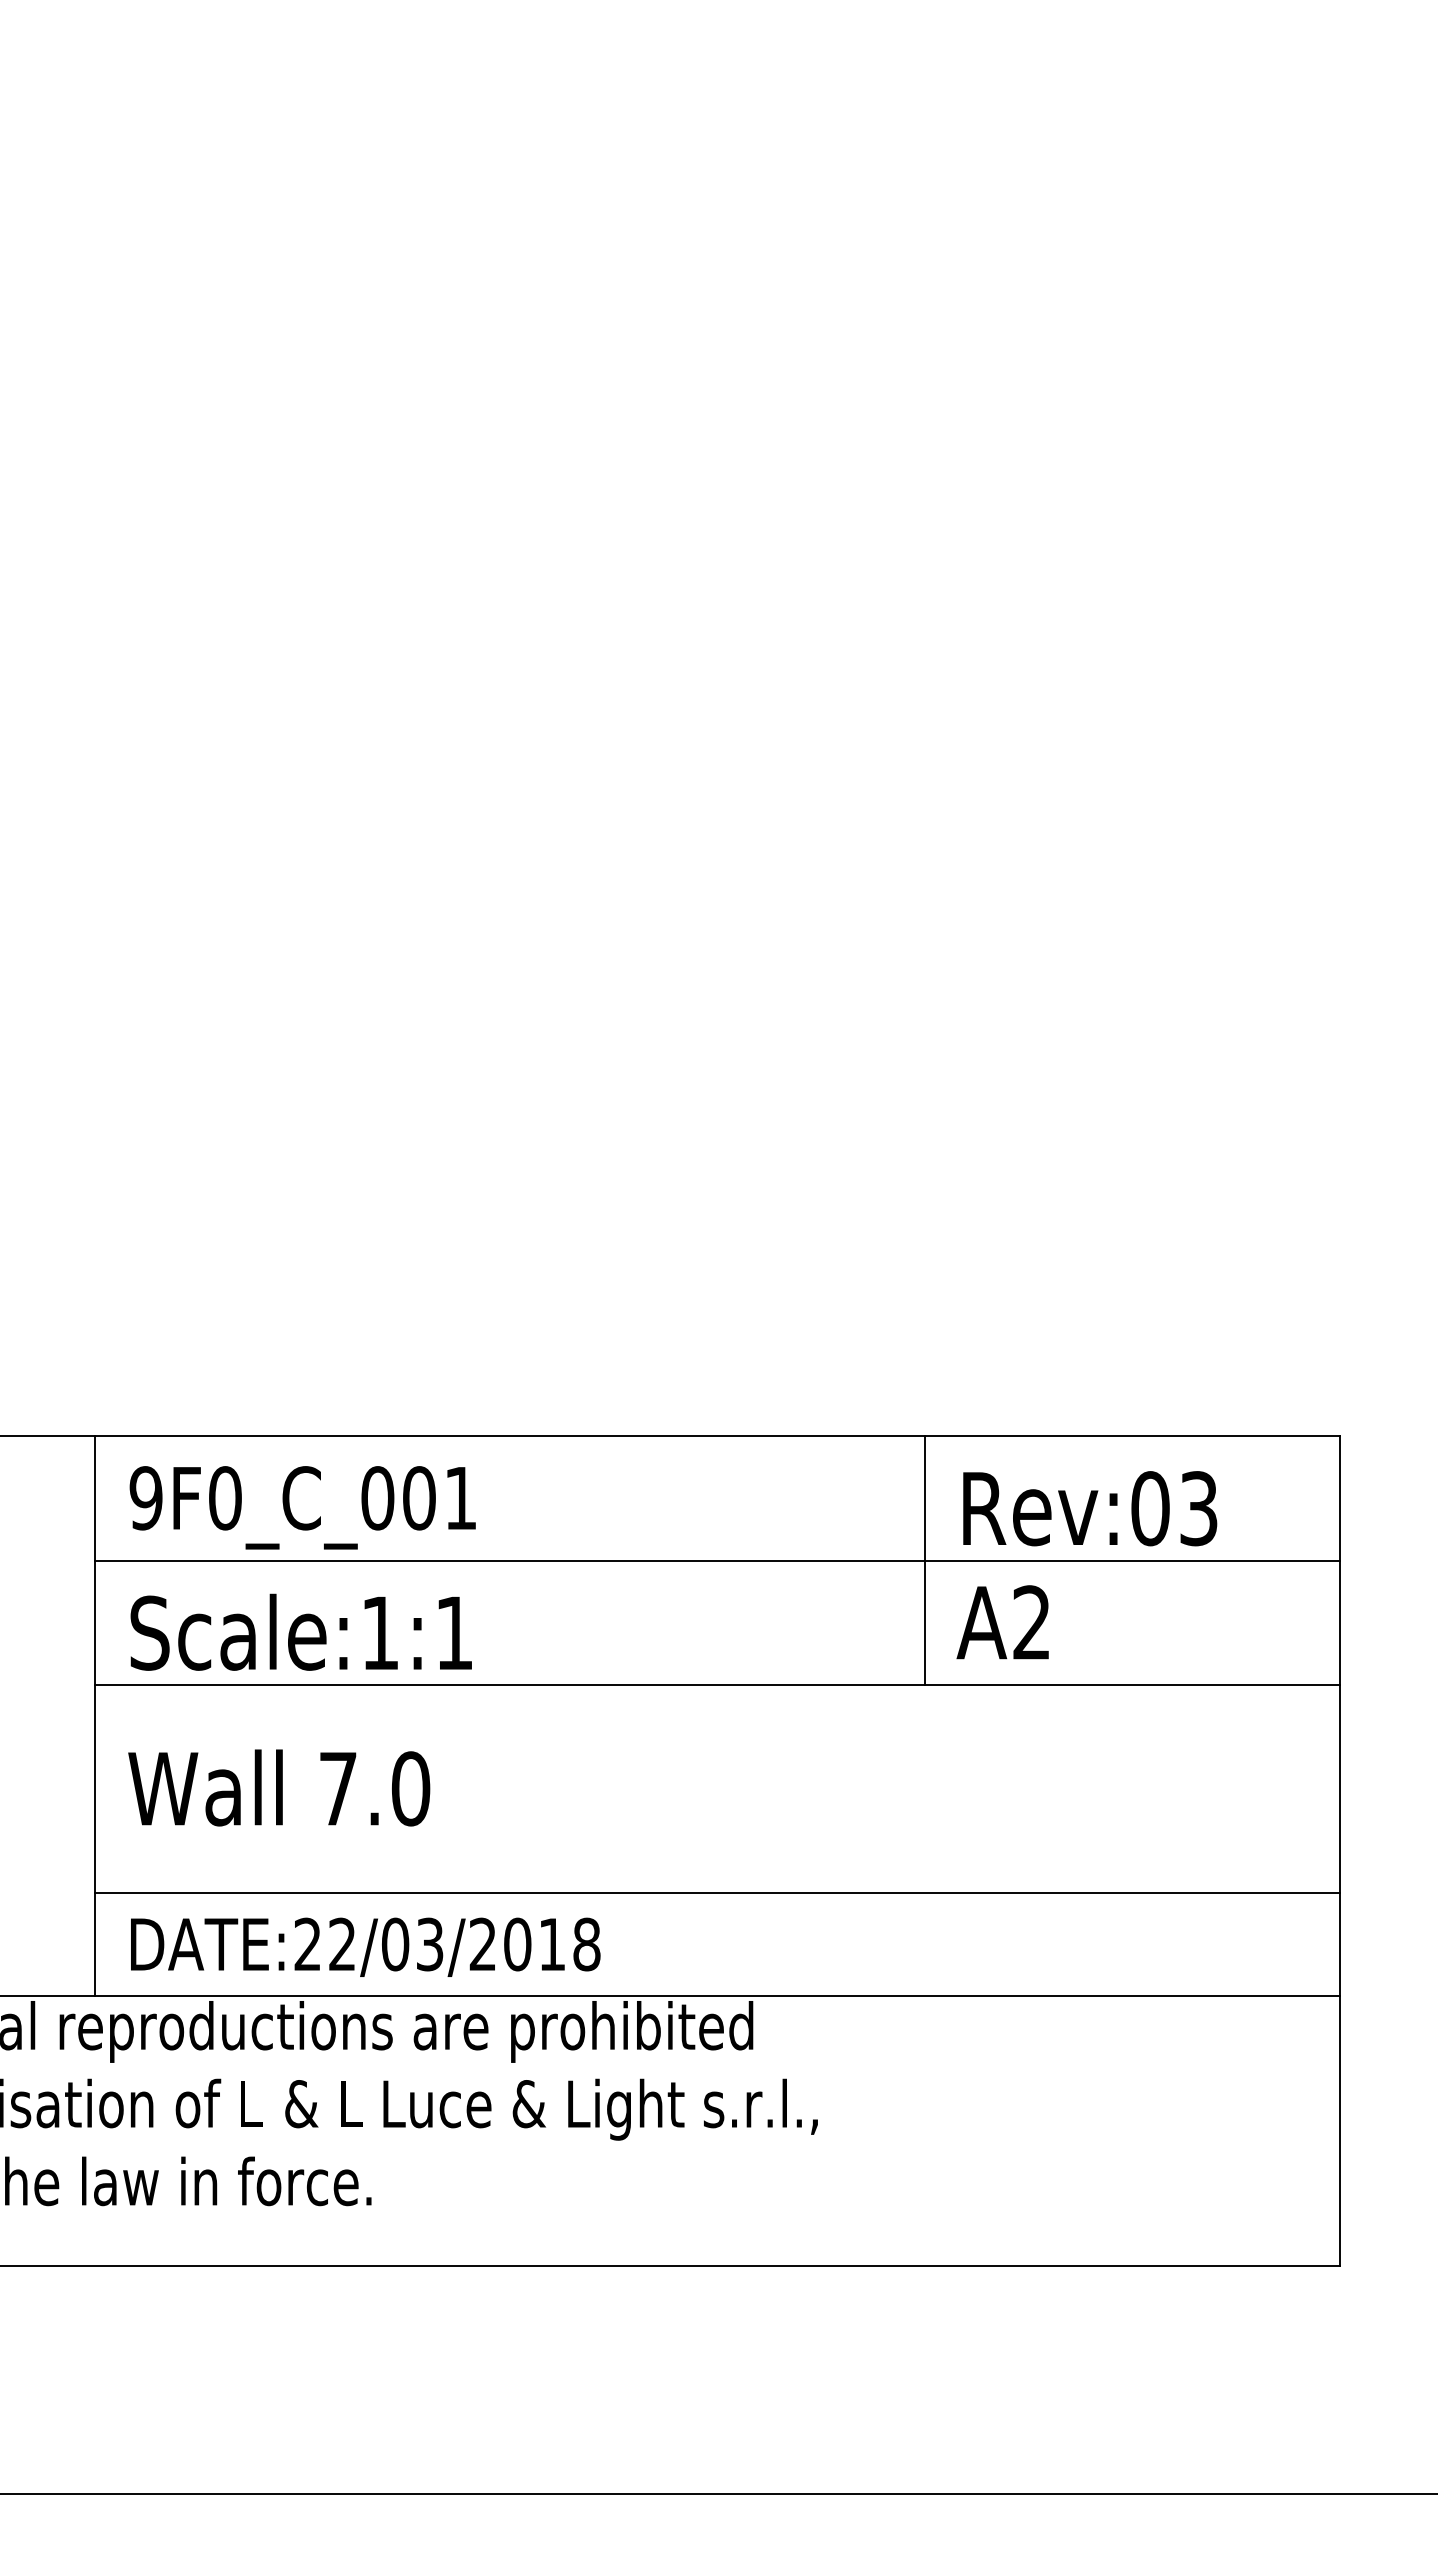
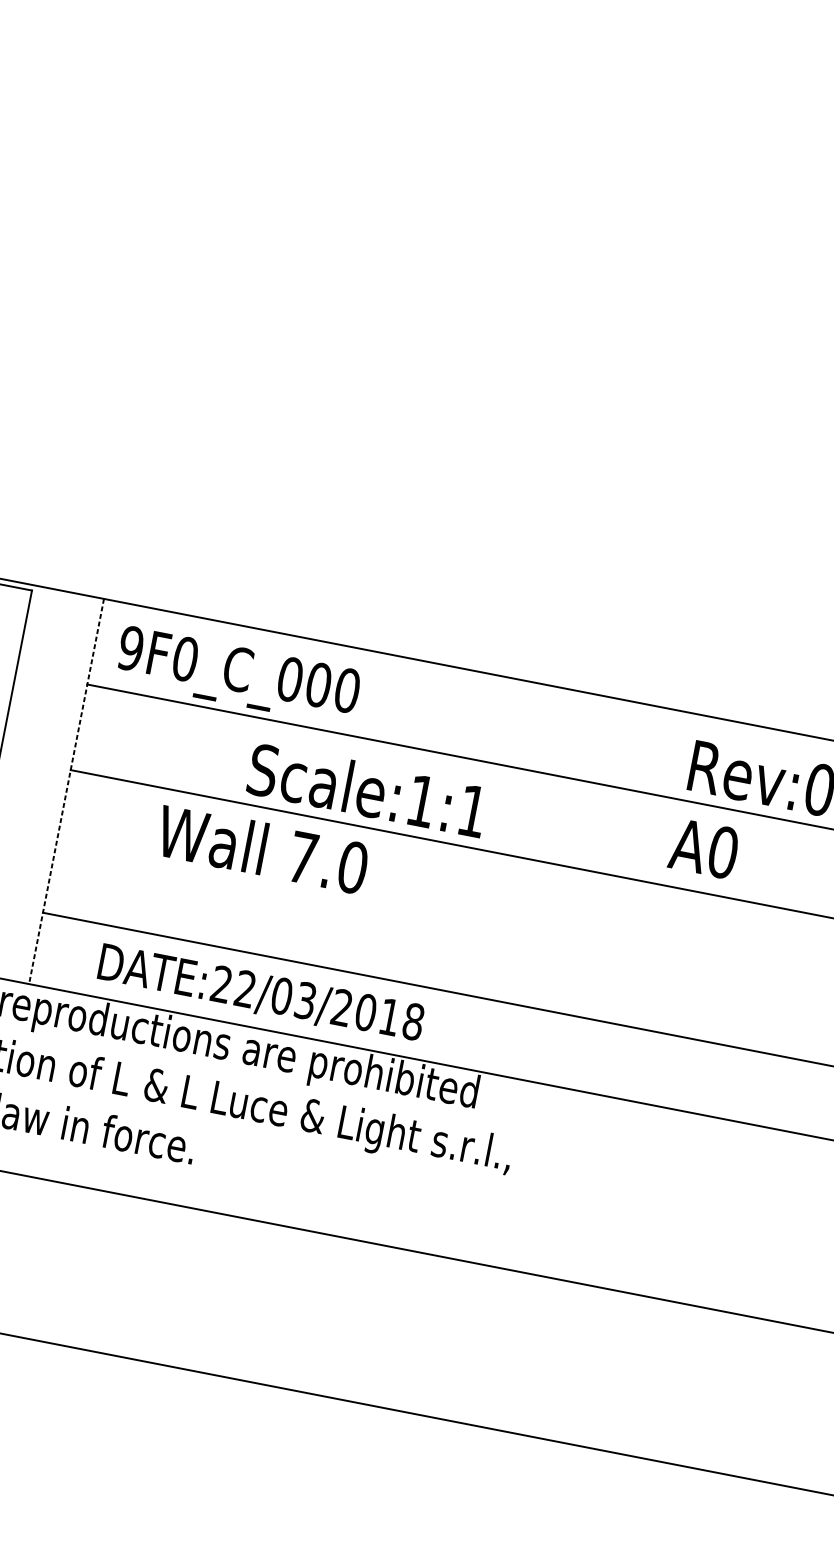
text: (460, 1498) -> (347, 690), 9F0_C_001 -> 9F0_C_000
line: (924, 1560) -> (657, 795), removed
text: (1032, 1622) -> (723, 852), A2 -> A0
text: (300, 1631) -> (367, 789), moved
line: (94, 1716) -> (66, 791), solid -> dashed
text: (279, 1787) -> (262, 849), moved
text: (365, 1946) -> (261, 993), moved

